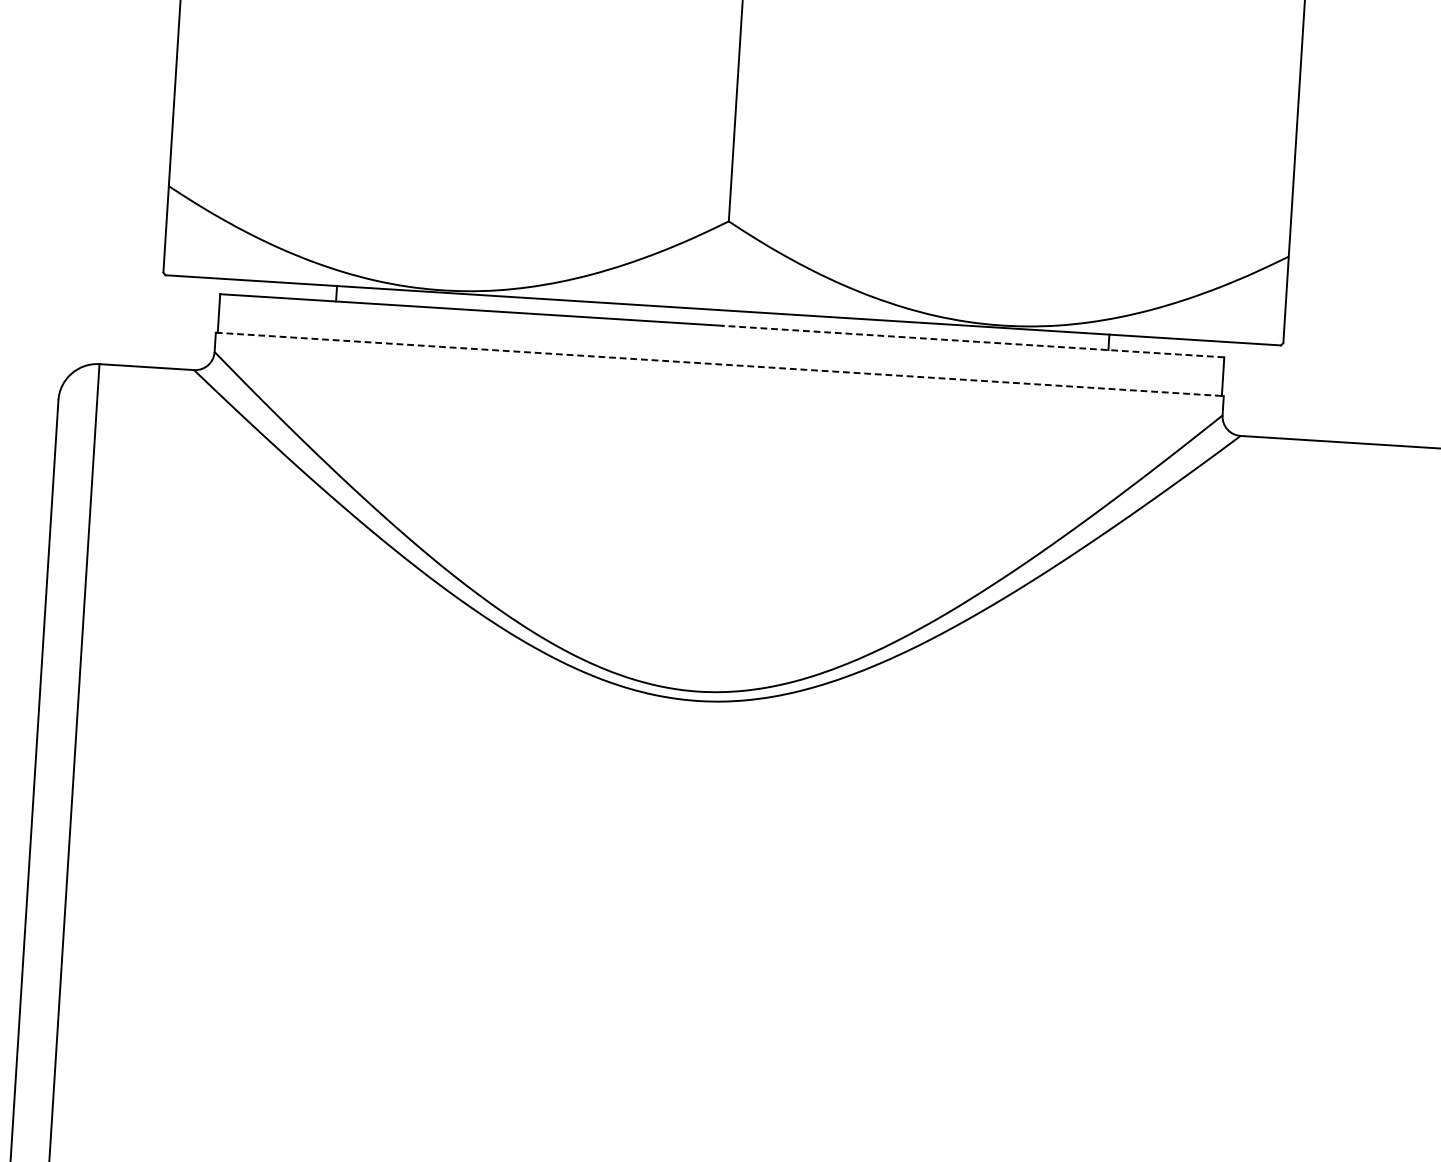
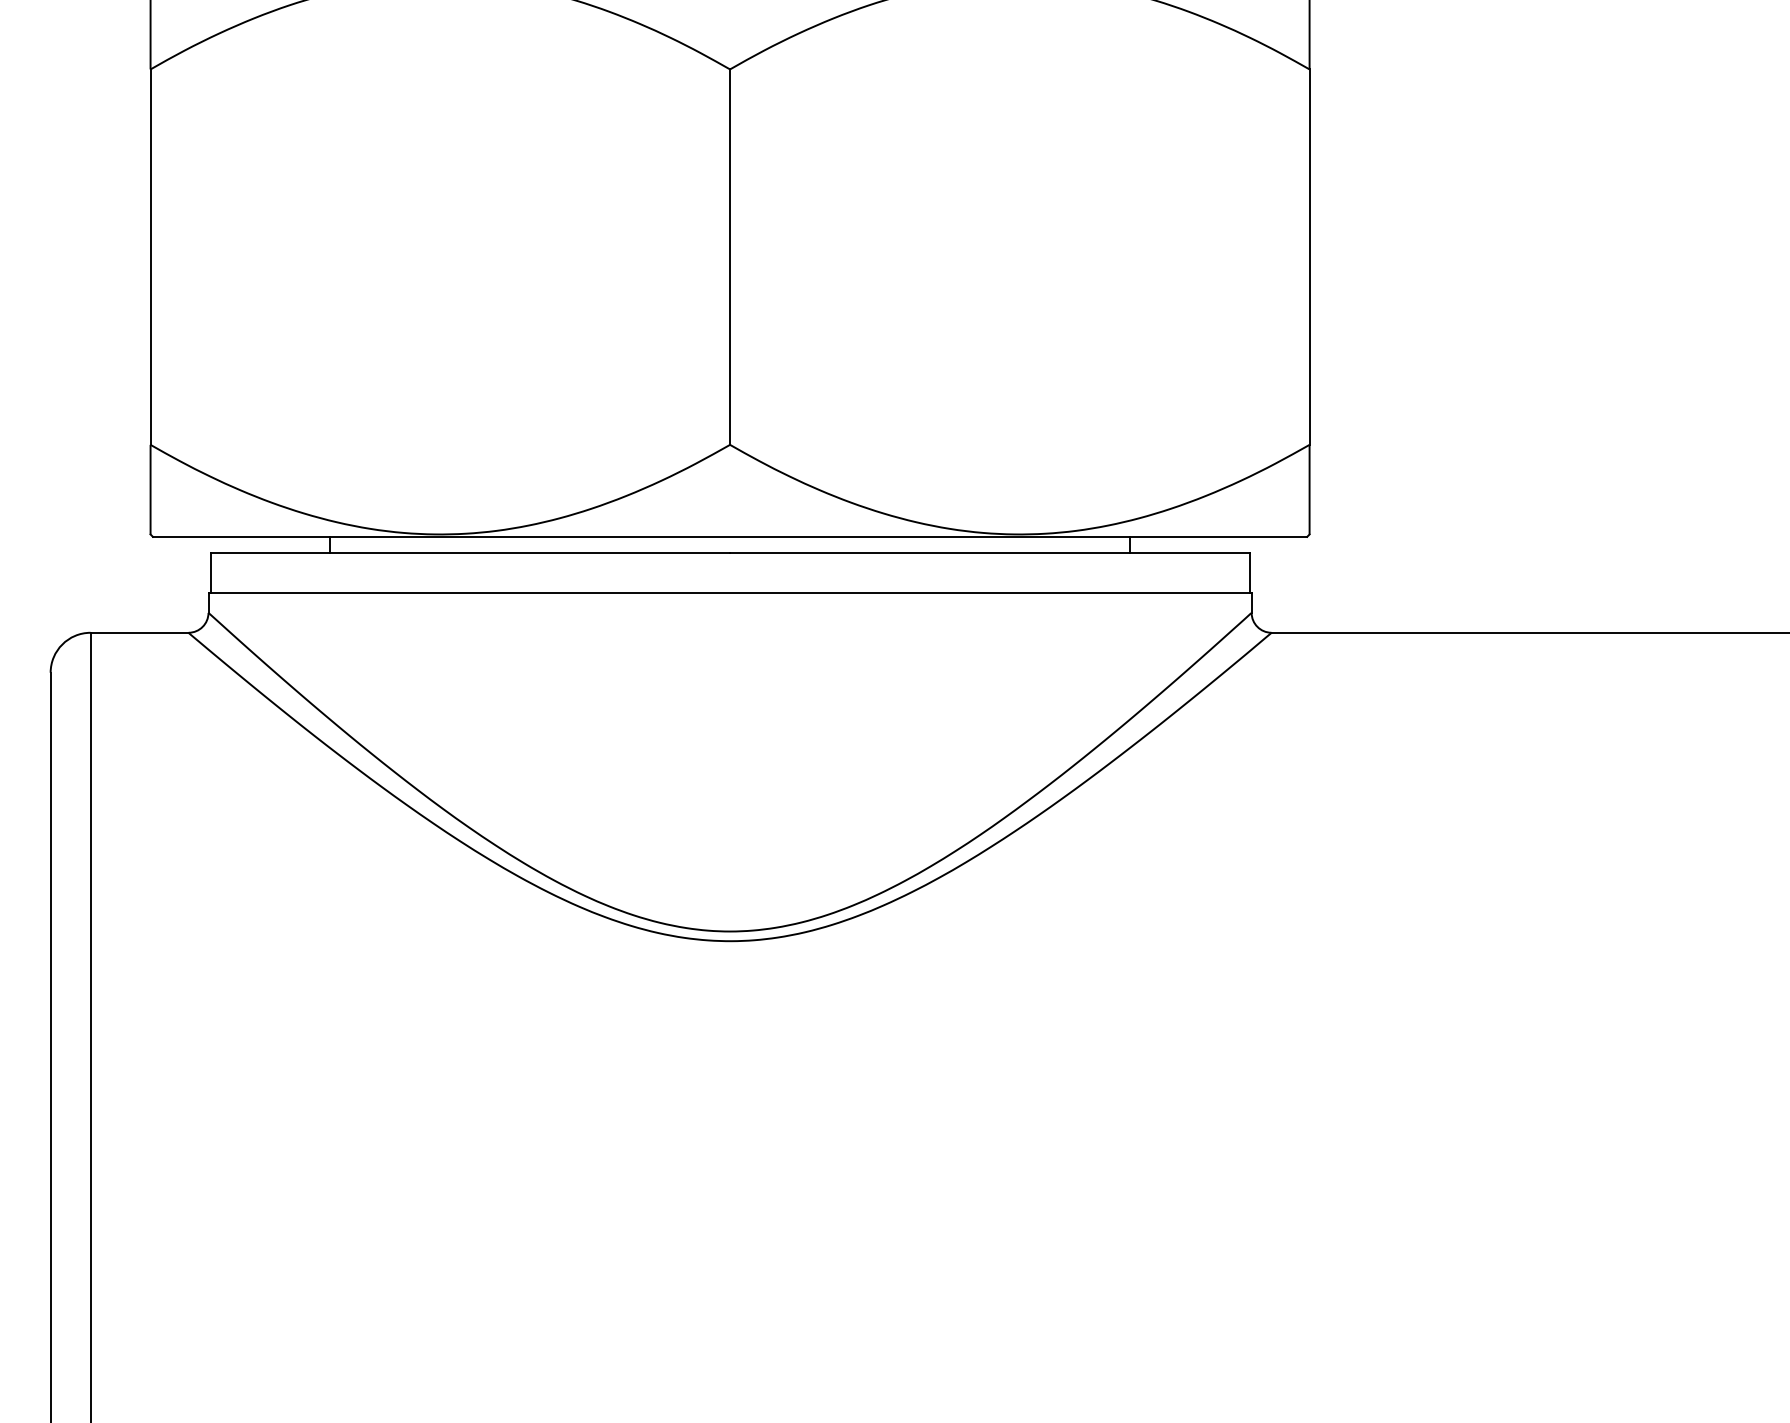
line: (972, 341) -> (989, 552), dashed -> solid
line: (720, 364) -> (730, 592), dashed -> solid

